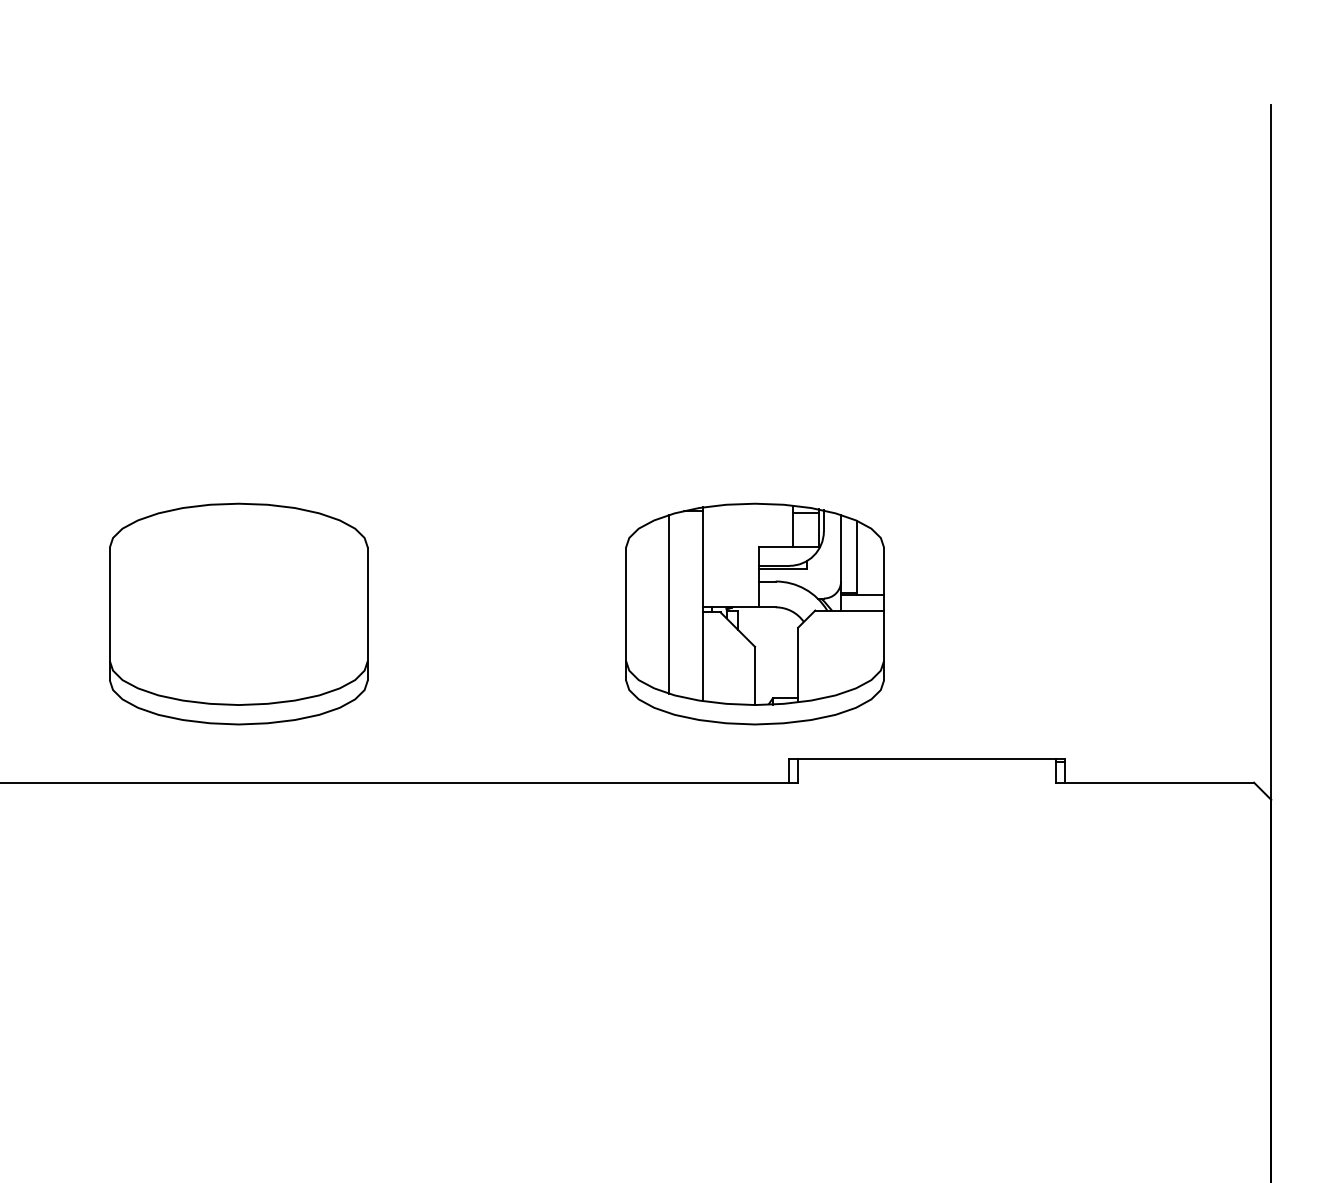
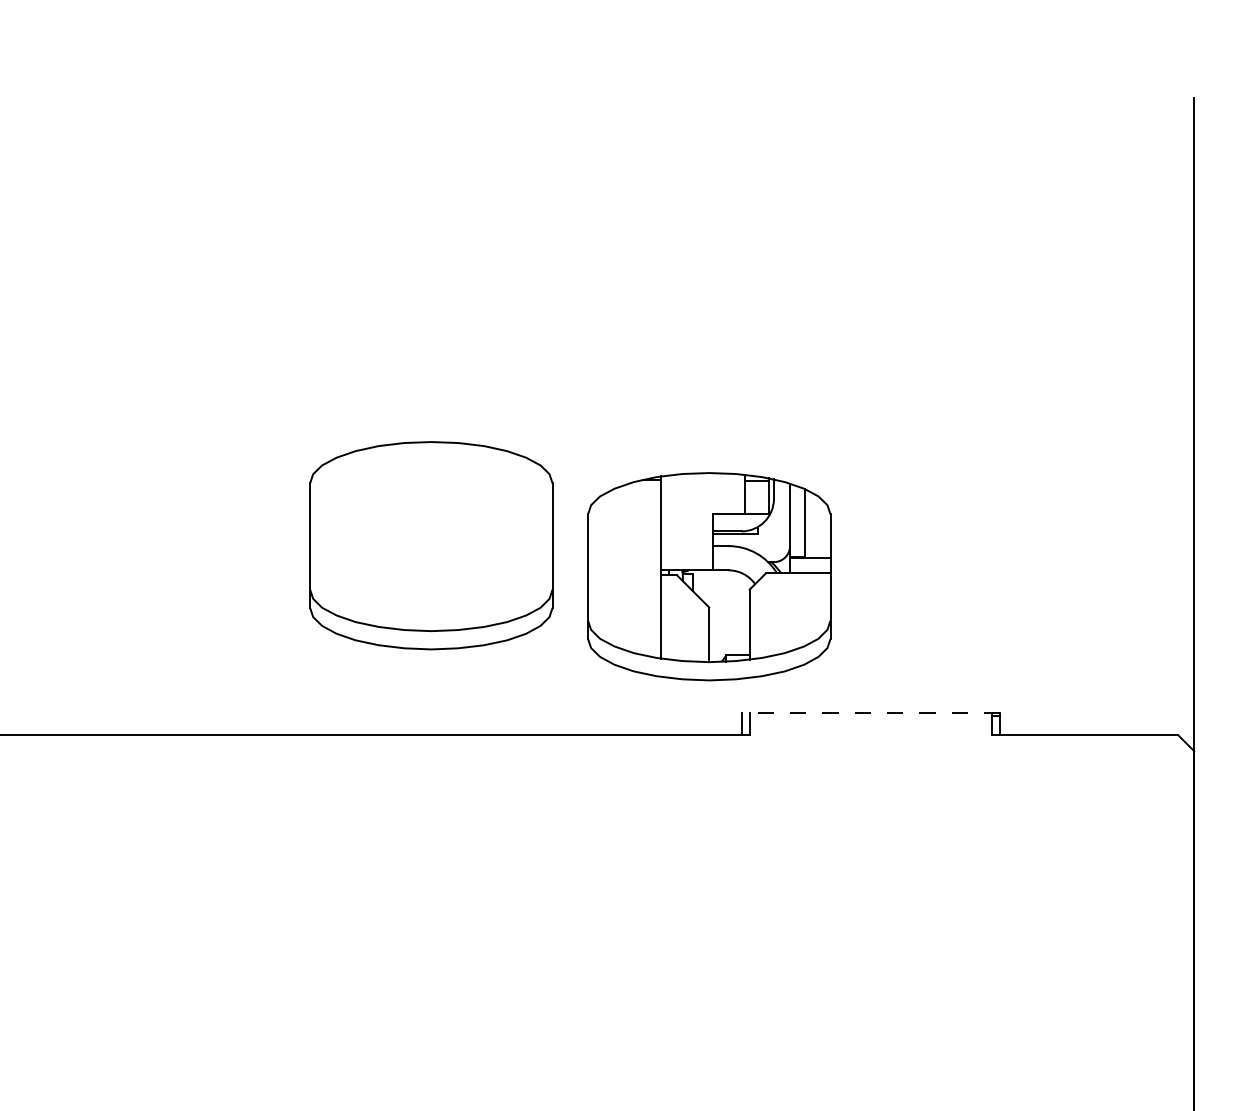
line: (669, 604) -> (628, 567), removed
part: (239, 613) -> (431, 545), moved
line: (926, 758) -> (870, 712), solid -> dashed

